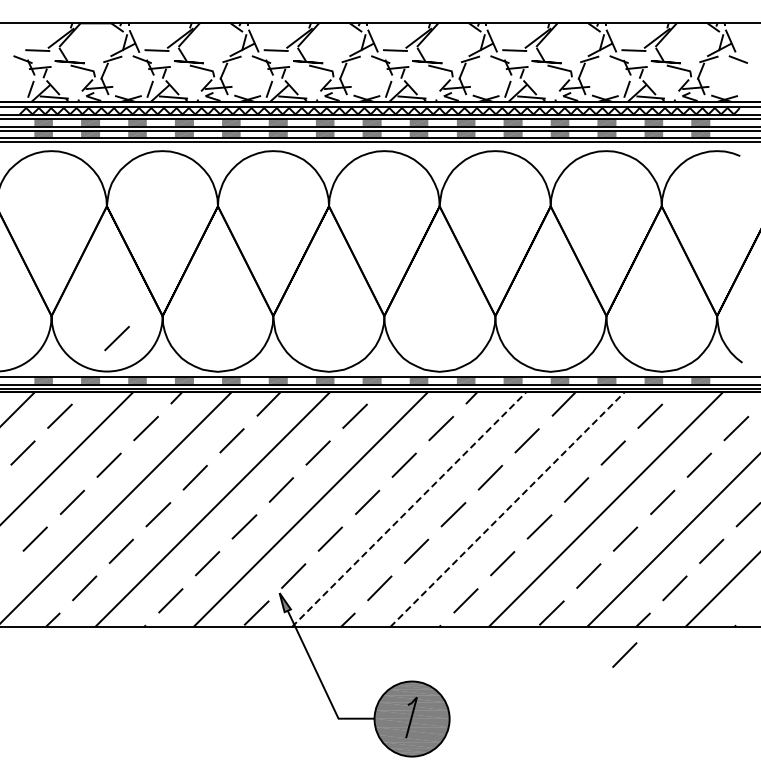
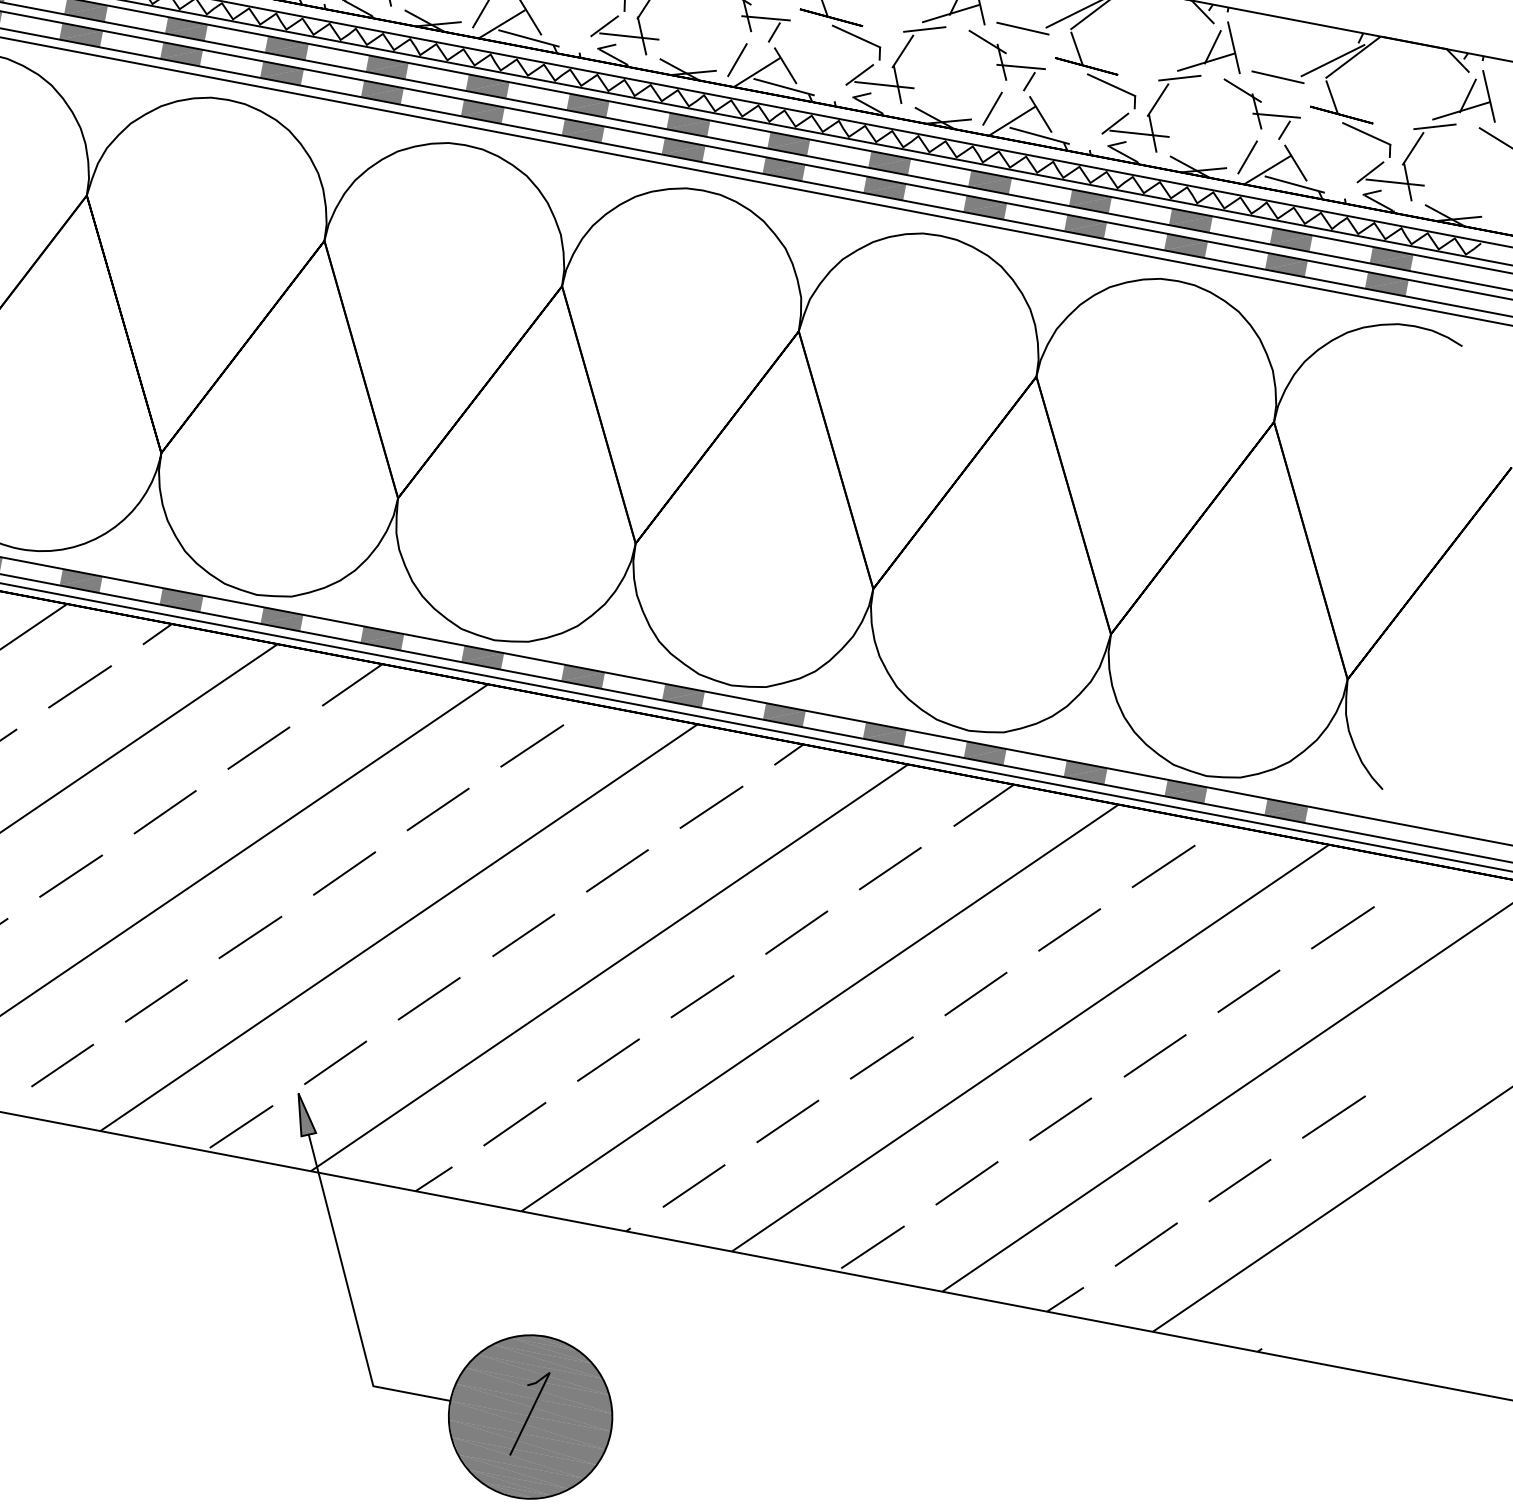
line: (116, 338) -> (53, 482), removed
line: (409, 509) -> (610, 967), dashed -> solid
line: (507, 509) -> (820, 1007), dashed -> solid
line: (624, 654) -> (1011, 1365), removed

